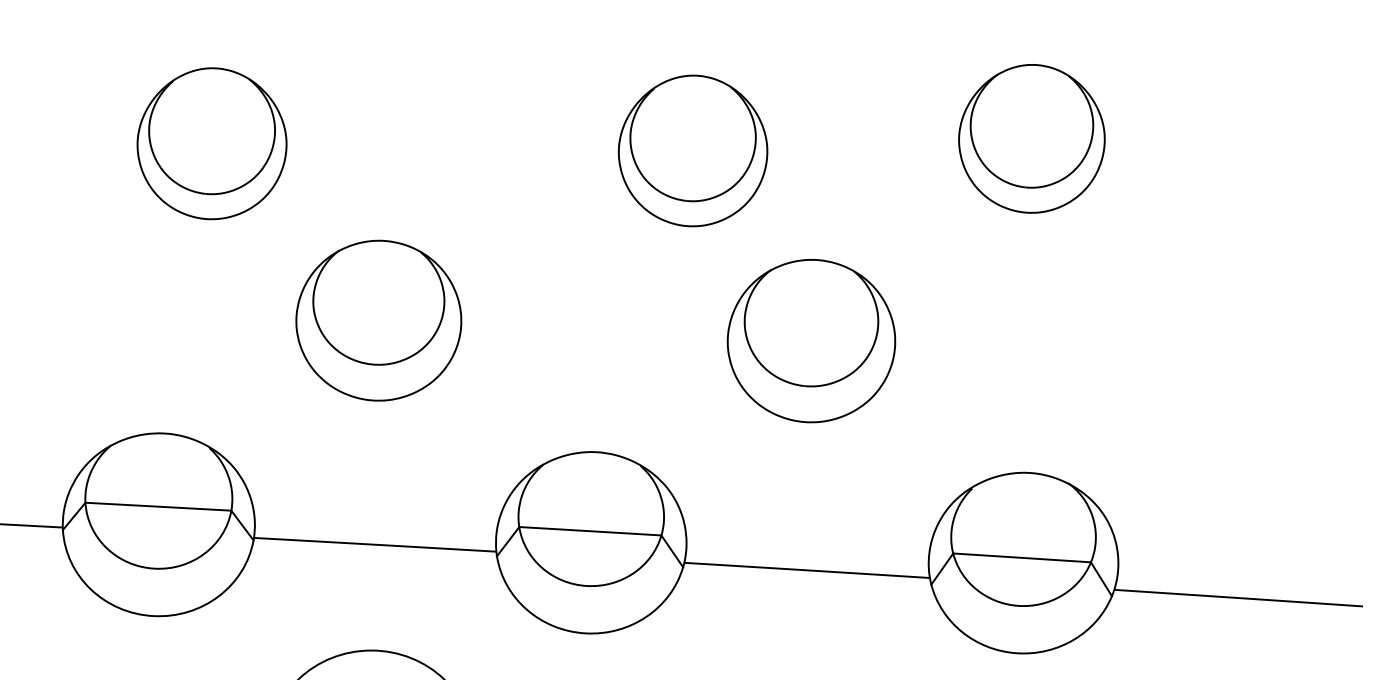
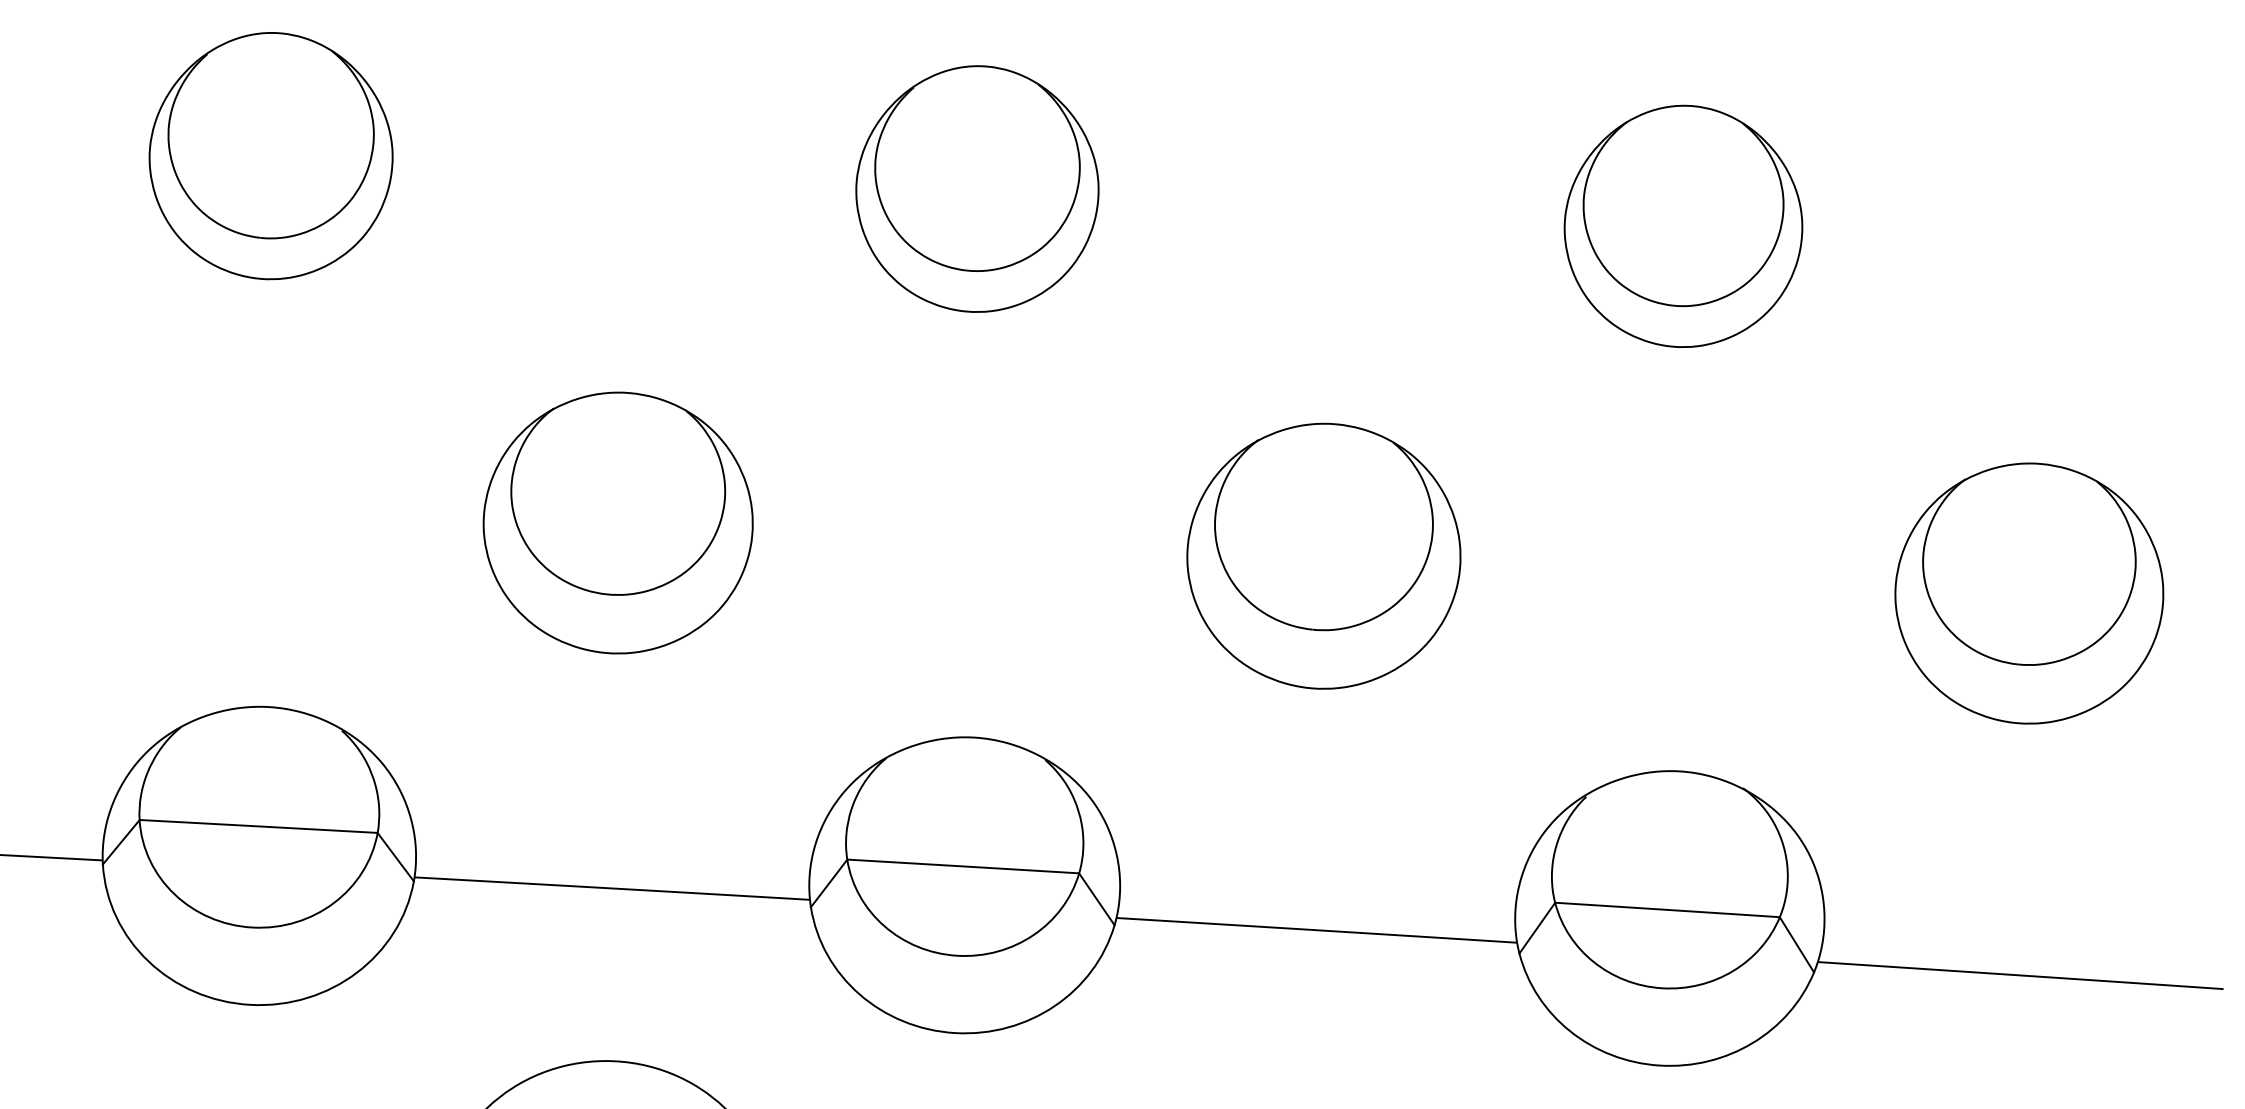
part: (211, 143) -> (270, 155), moved
part: (692, 150) -> (976, 188), moved
part: (1243, 363) -> (2028, 592), added

